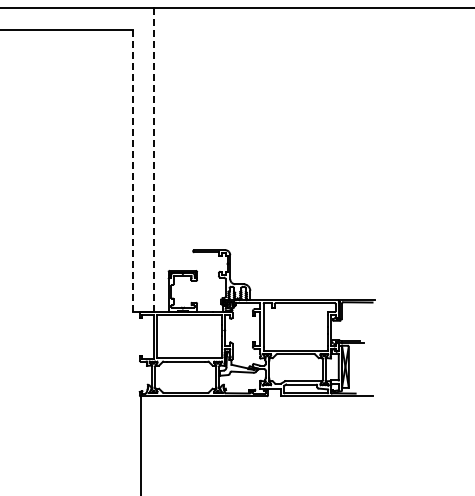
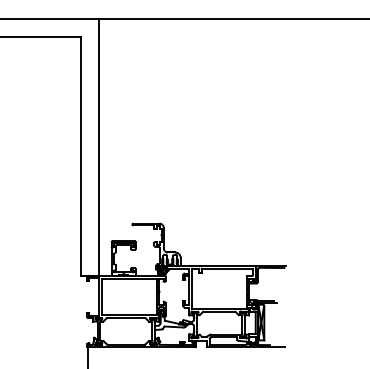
line: (154, 160) -> (99, 147), dashed -> solid
line: (133, 171) -> (81, 157), dashed -> solid

